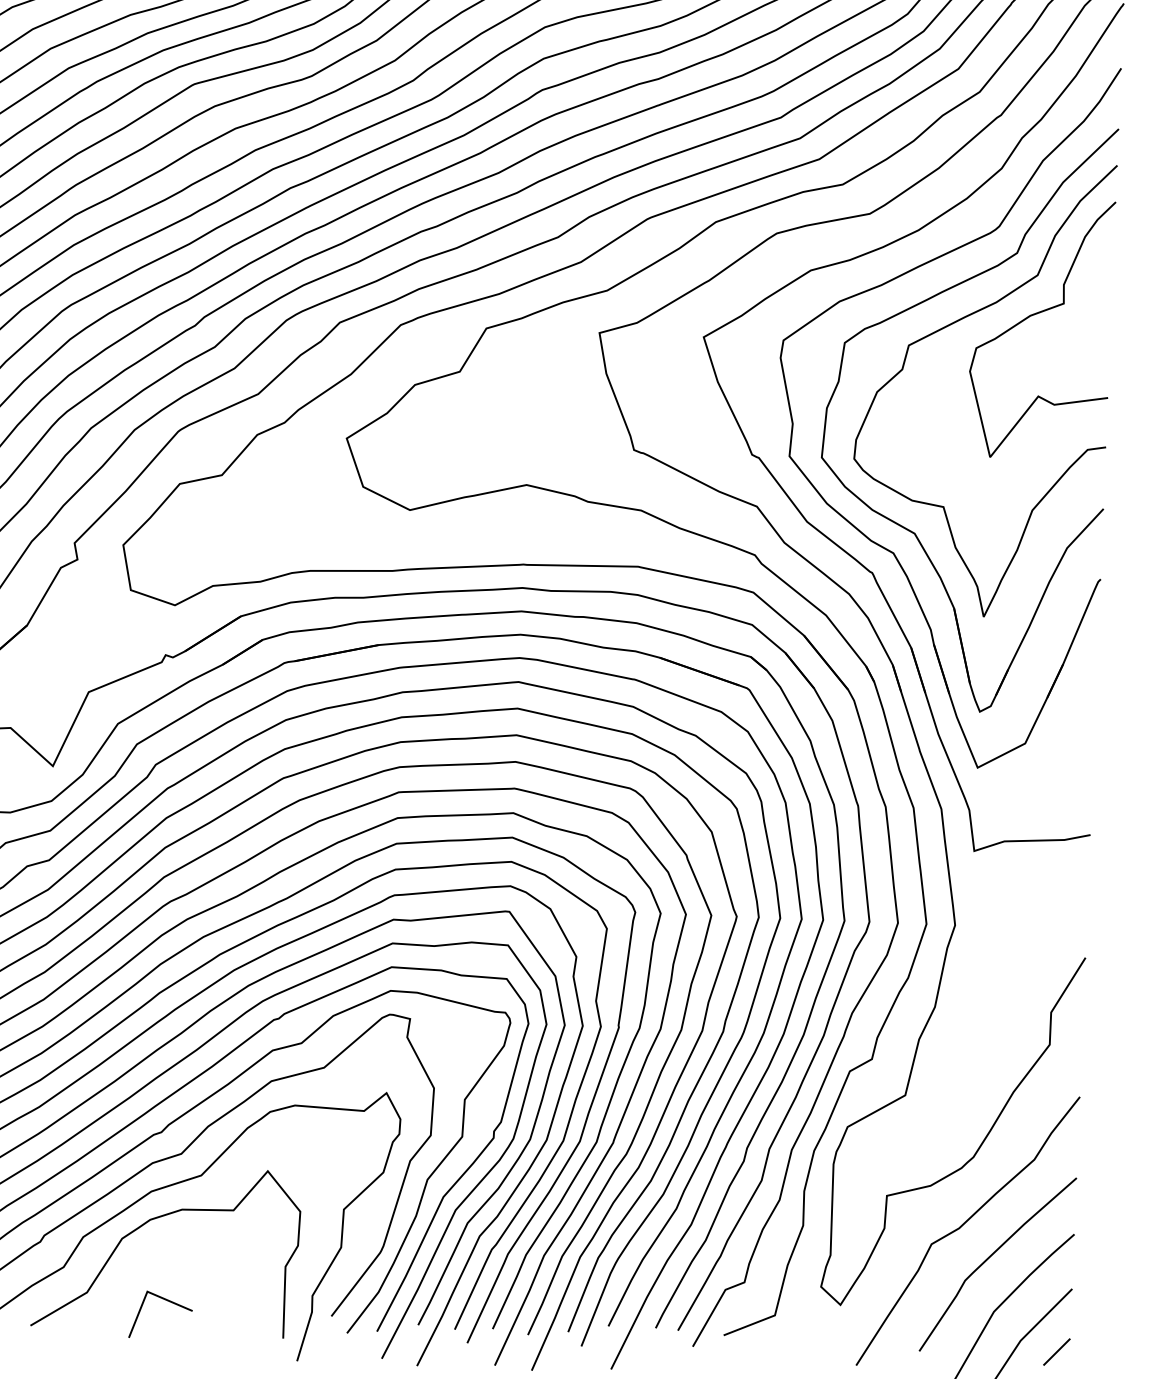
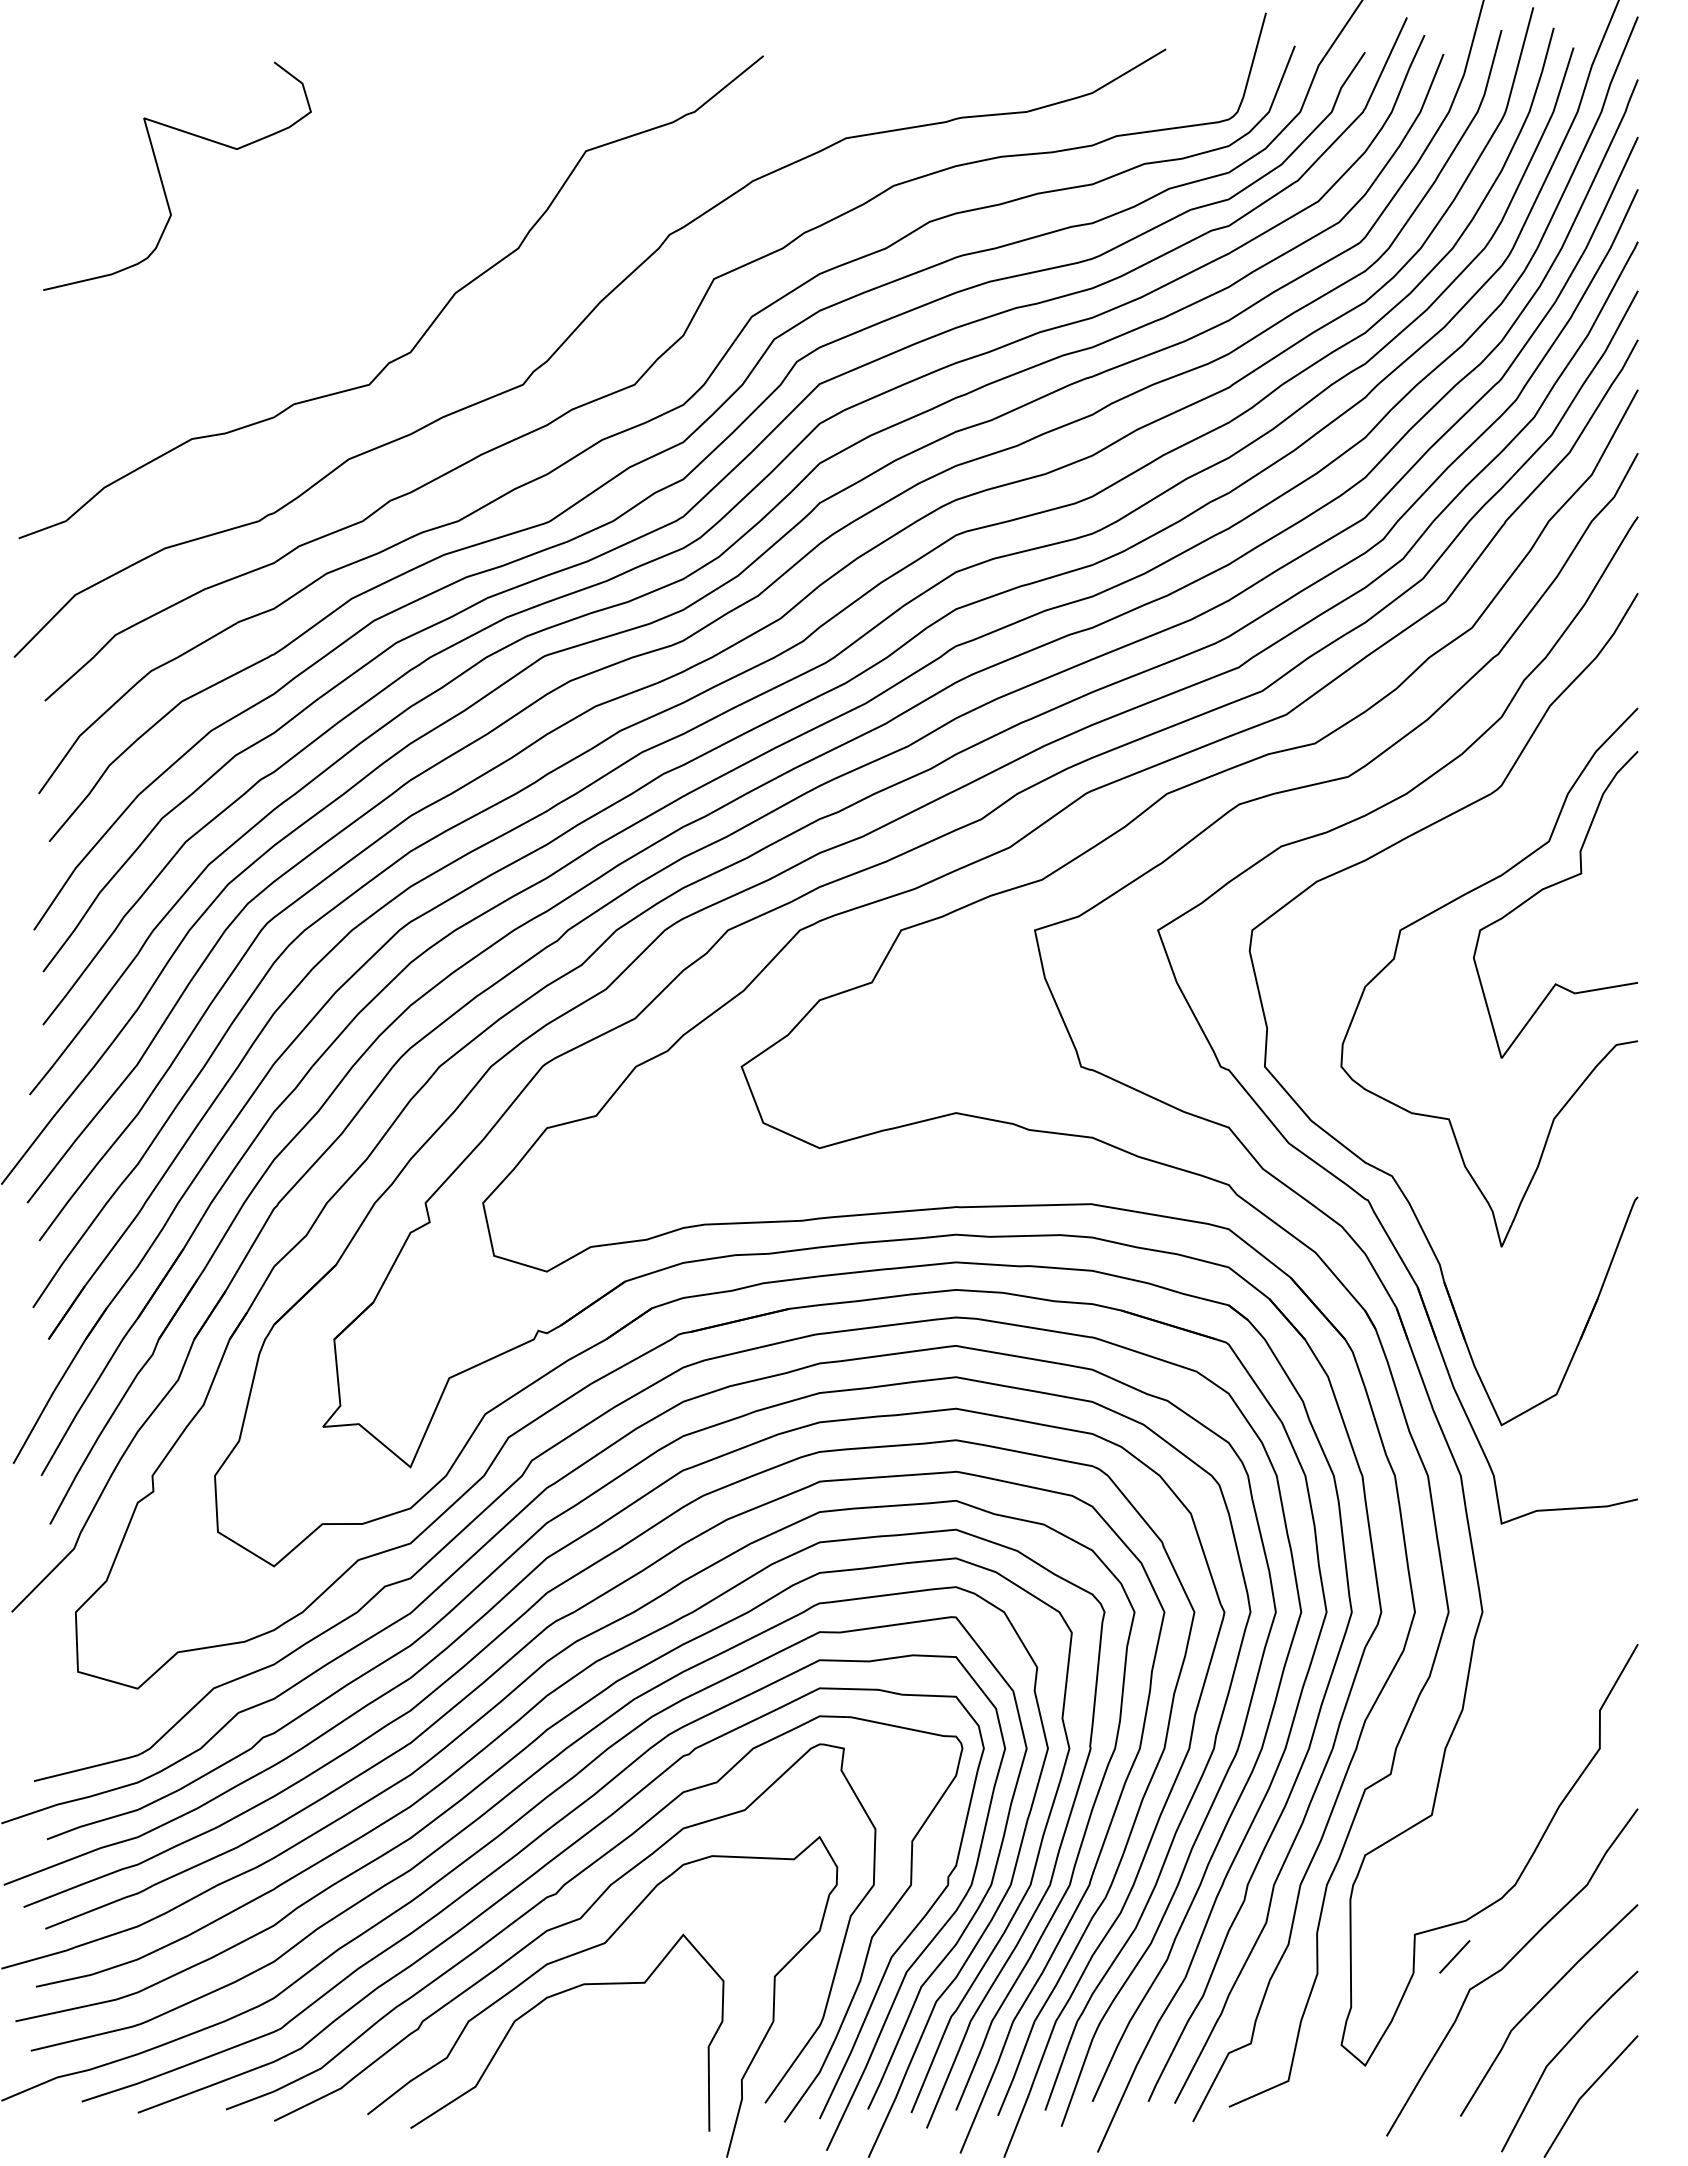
part: (910, 309) -> (1400, 887), removed
line: (167, 1301) -> (571, 2093), removed
line: (1056, 1351) -> (1454, 1956), moved

